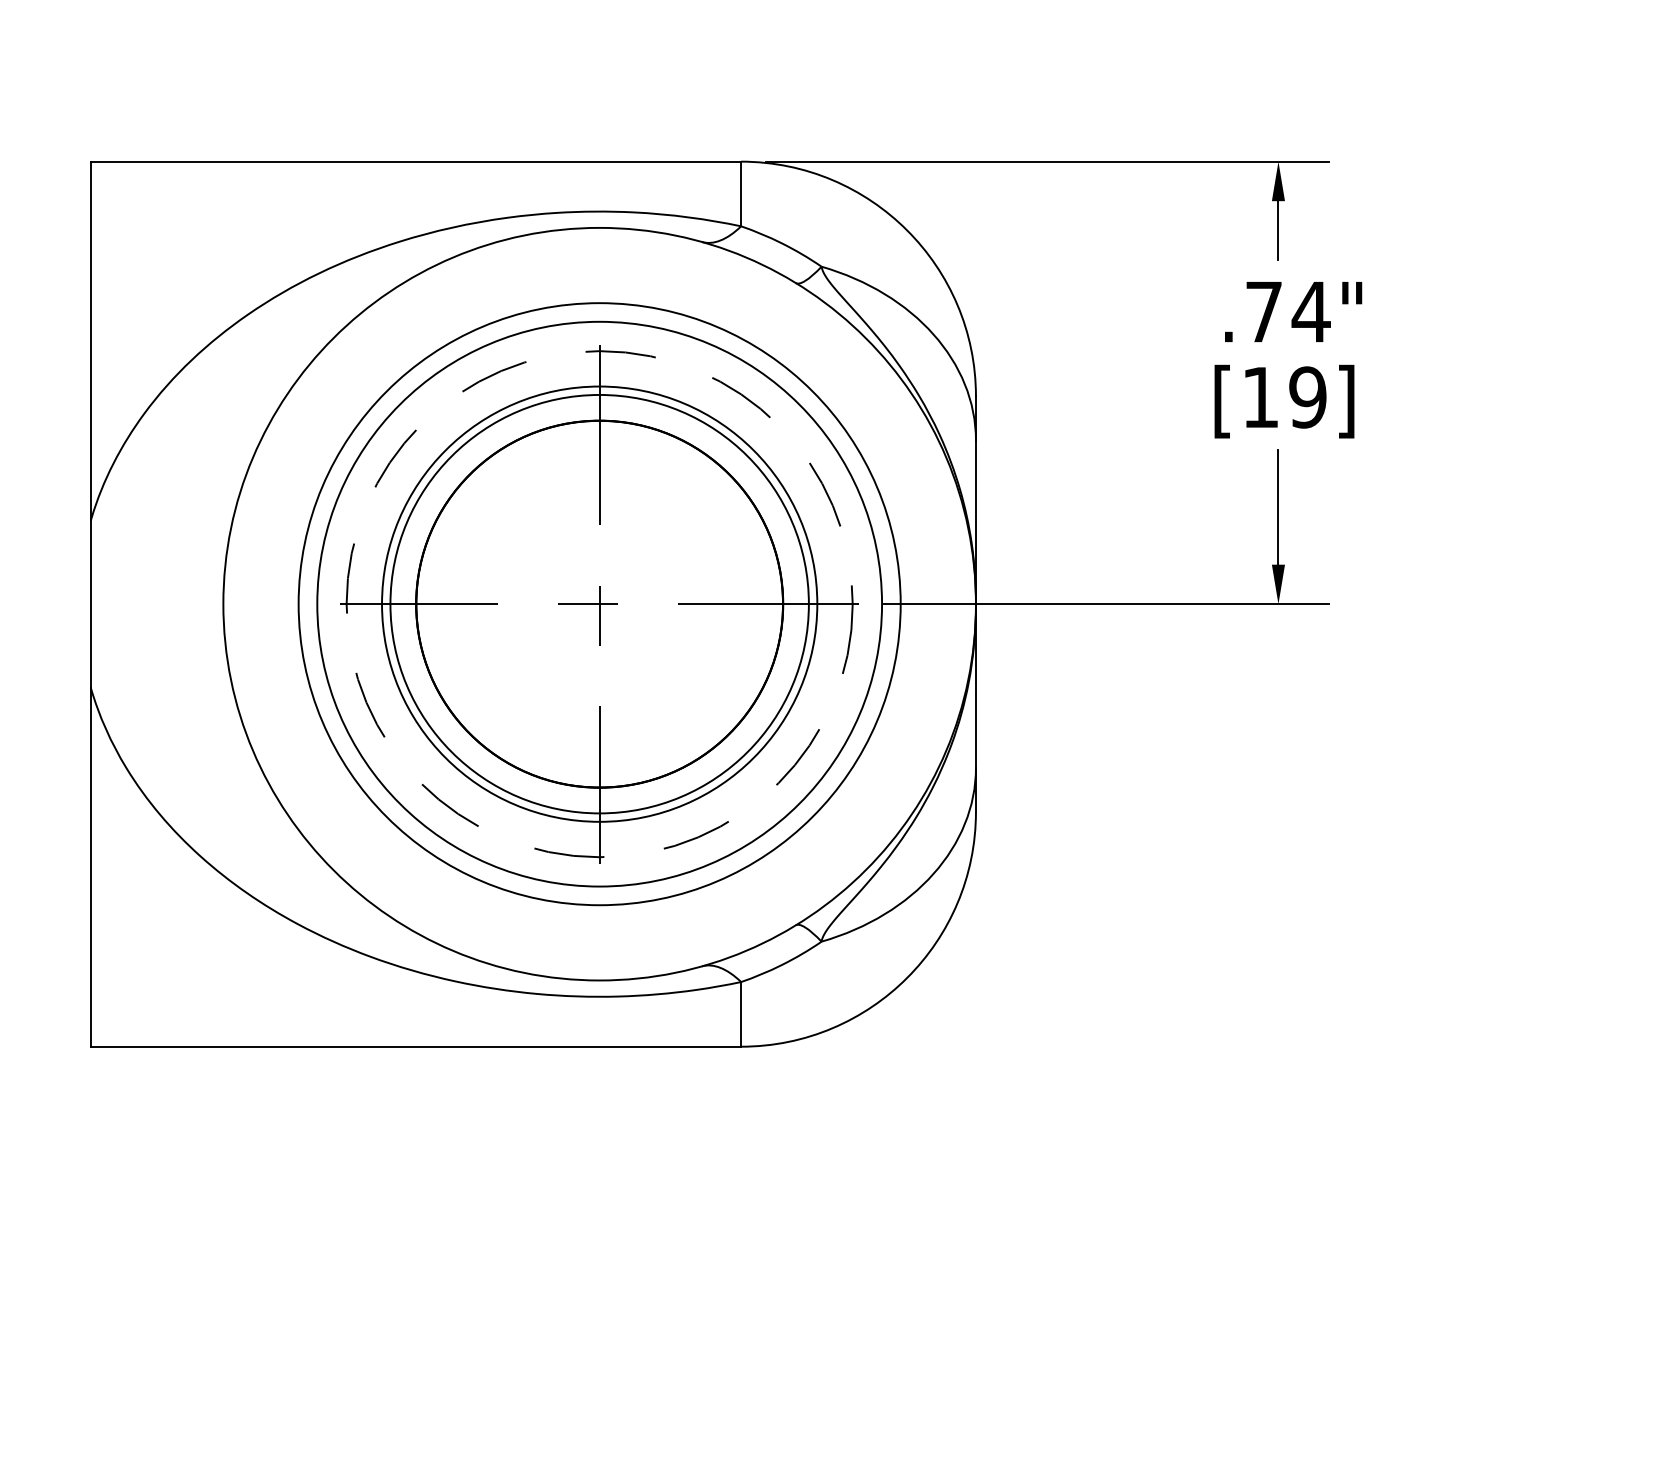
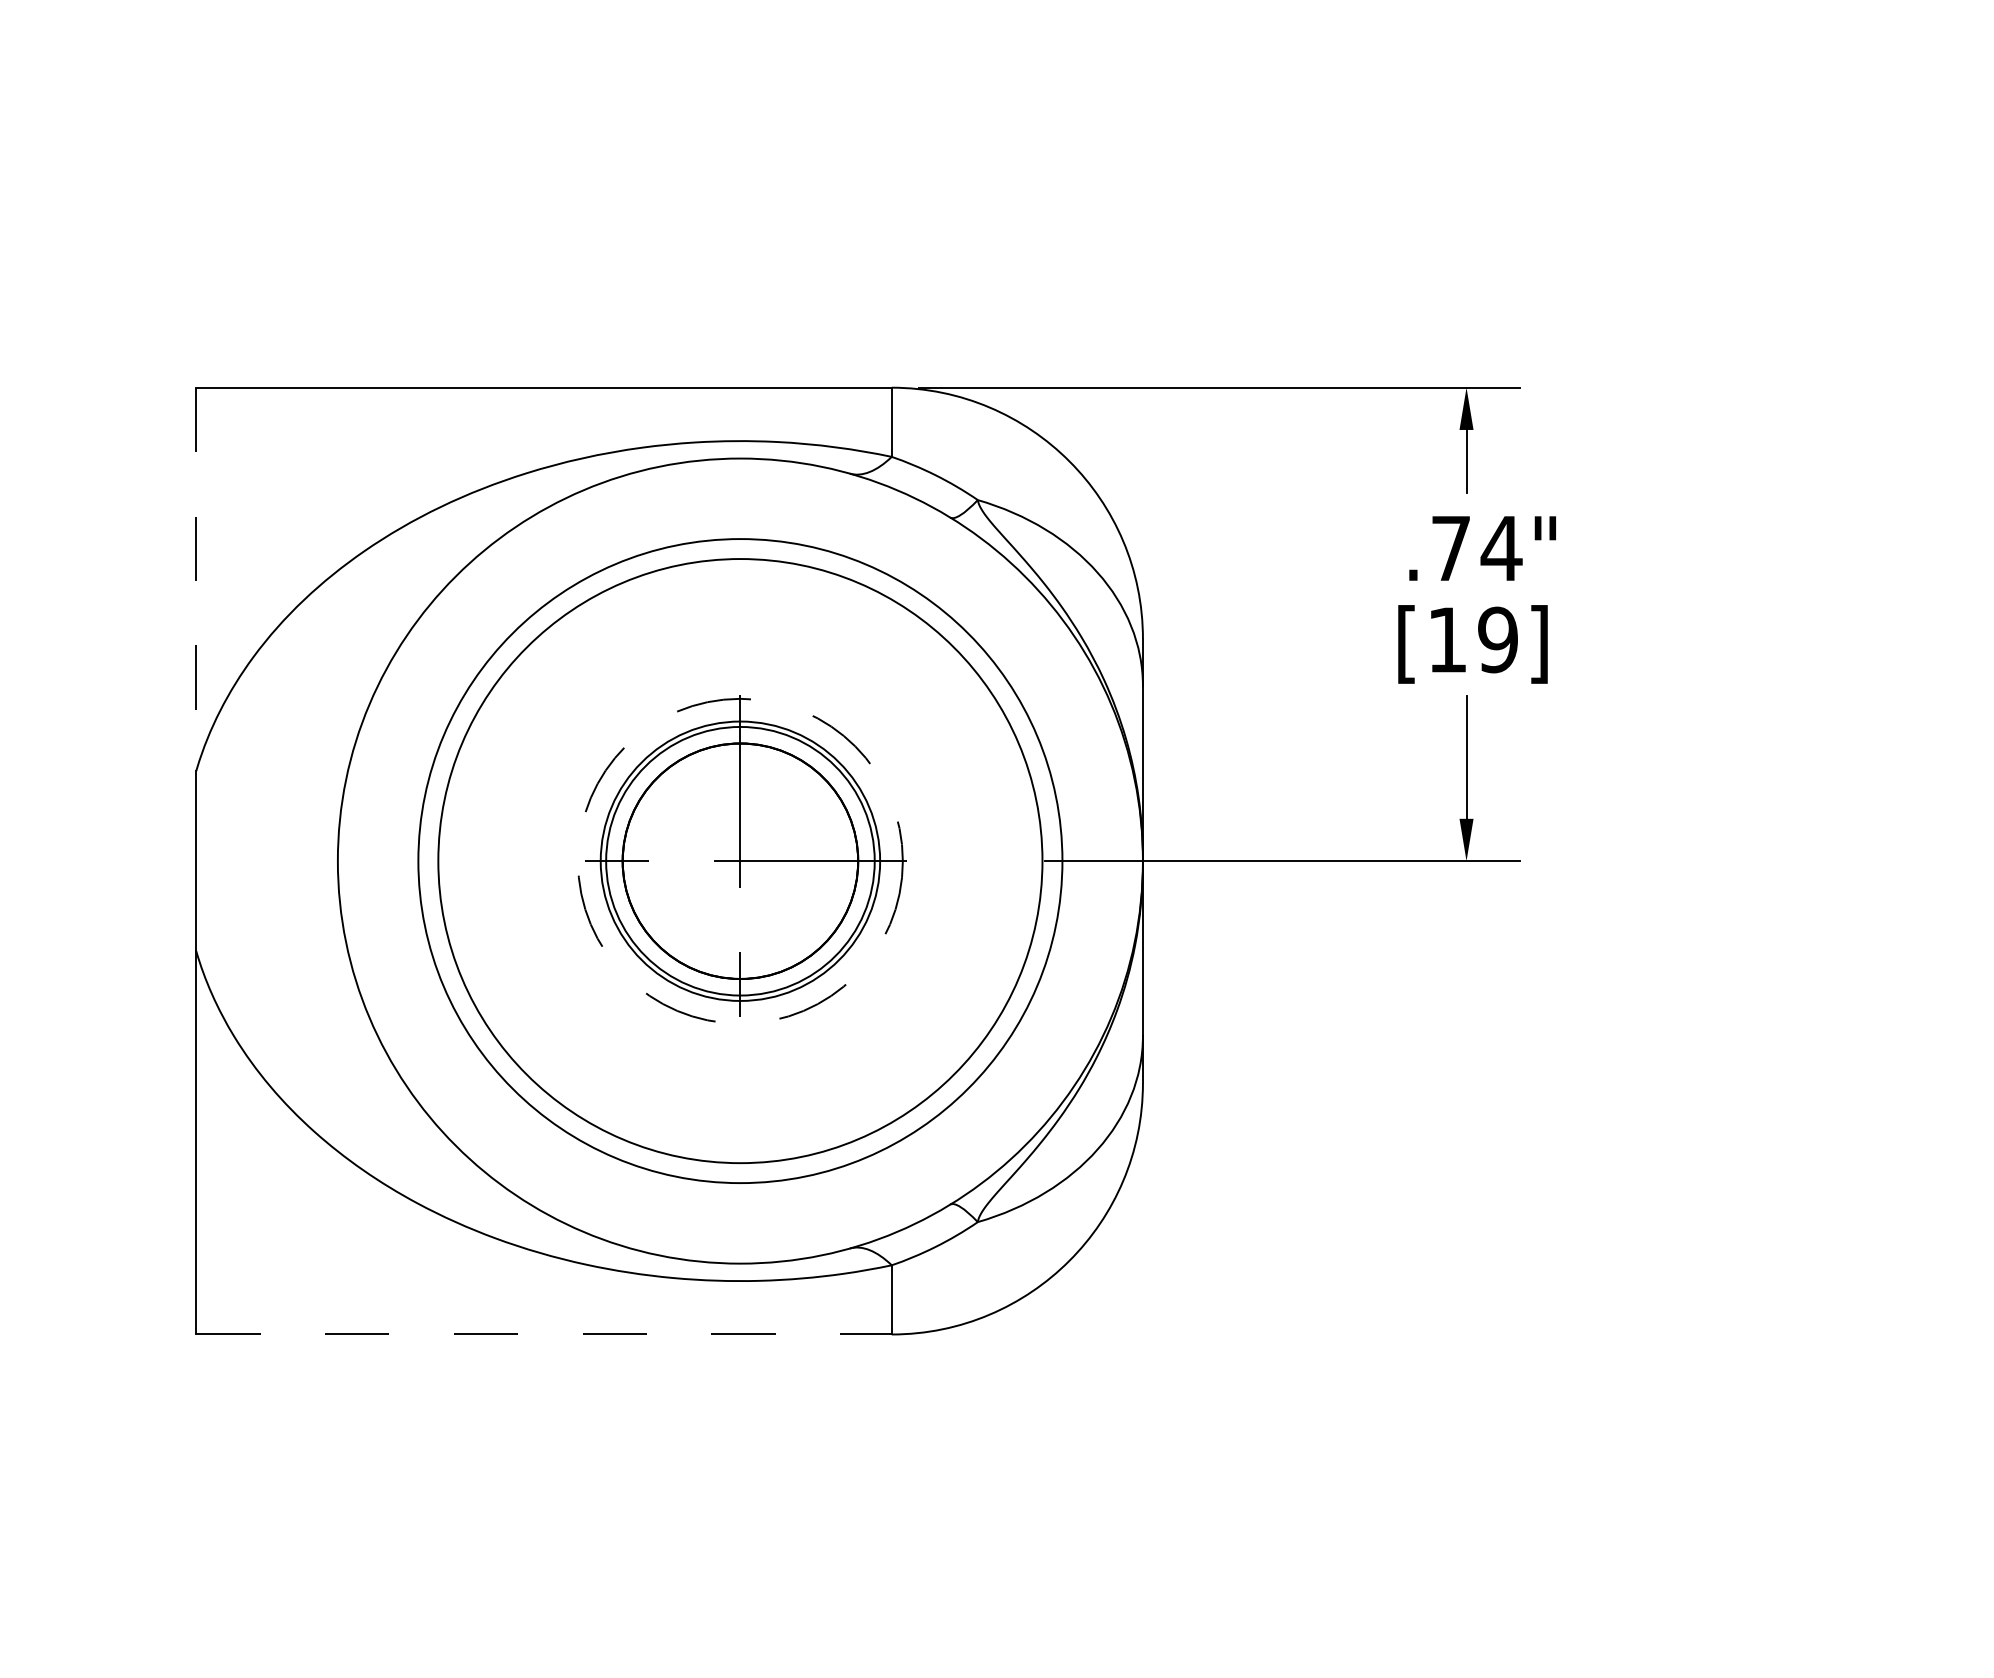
line: (91, 340) -> (196, 579), solid -> dashed
part: (599, 604) -> (740, 861), size x0.6
line: (415, 1046) -> (543, 1334), solid -> dashed

